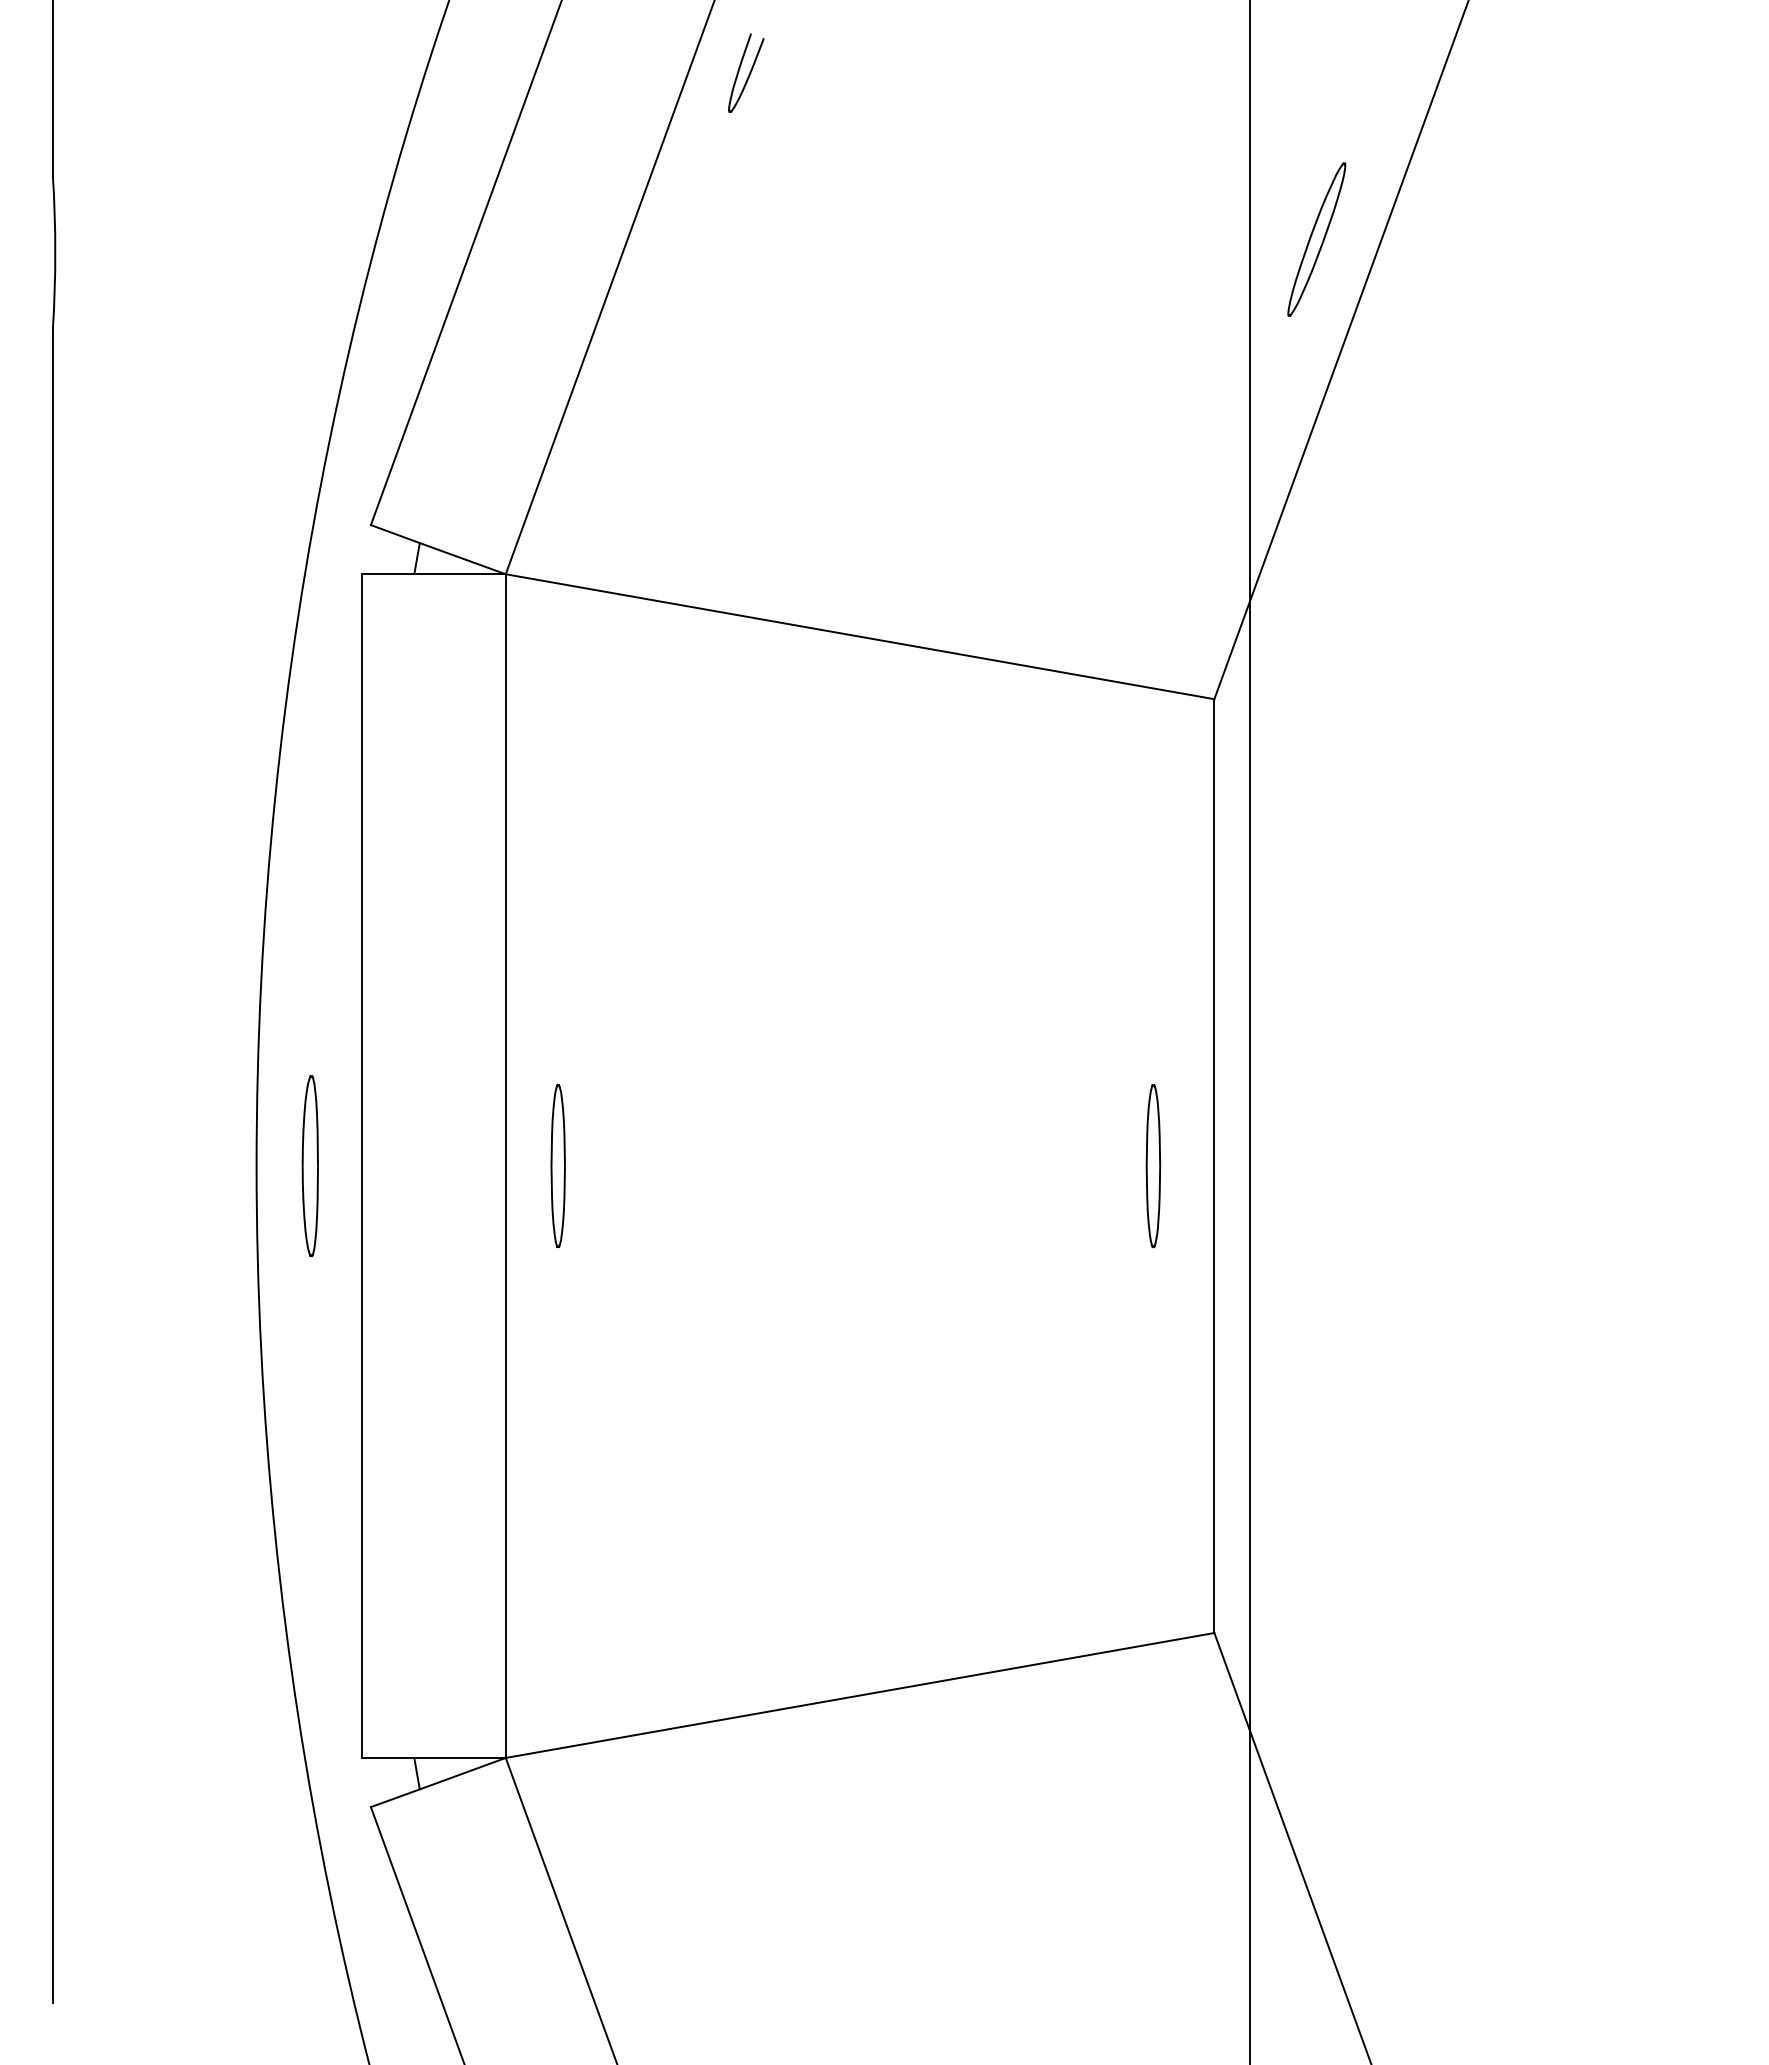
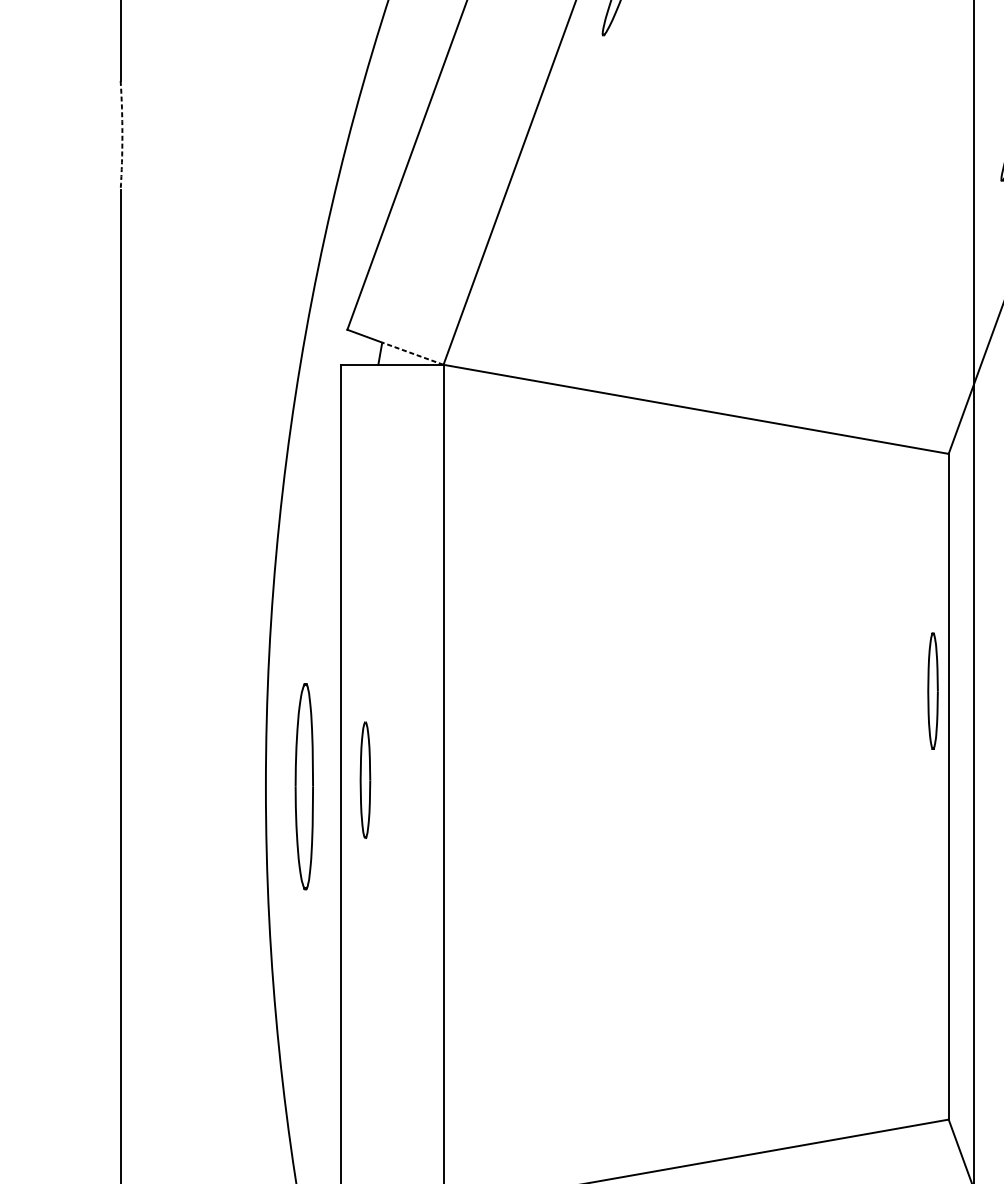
arc: (55, 252) -> (122, 135), solid -> dashed
line: (462, 558) -> (412, 353), solid -> dashed
part: (309, 1166) -> (303, 787), size x1.6
part: (557, 1166) -> (364, 780), moved
part: (1153, 1166) -> (933, 691), moved

